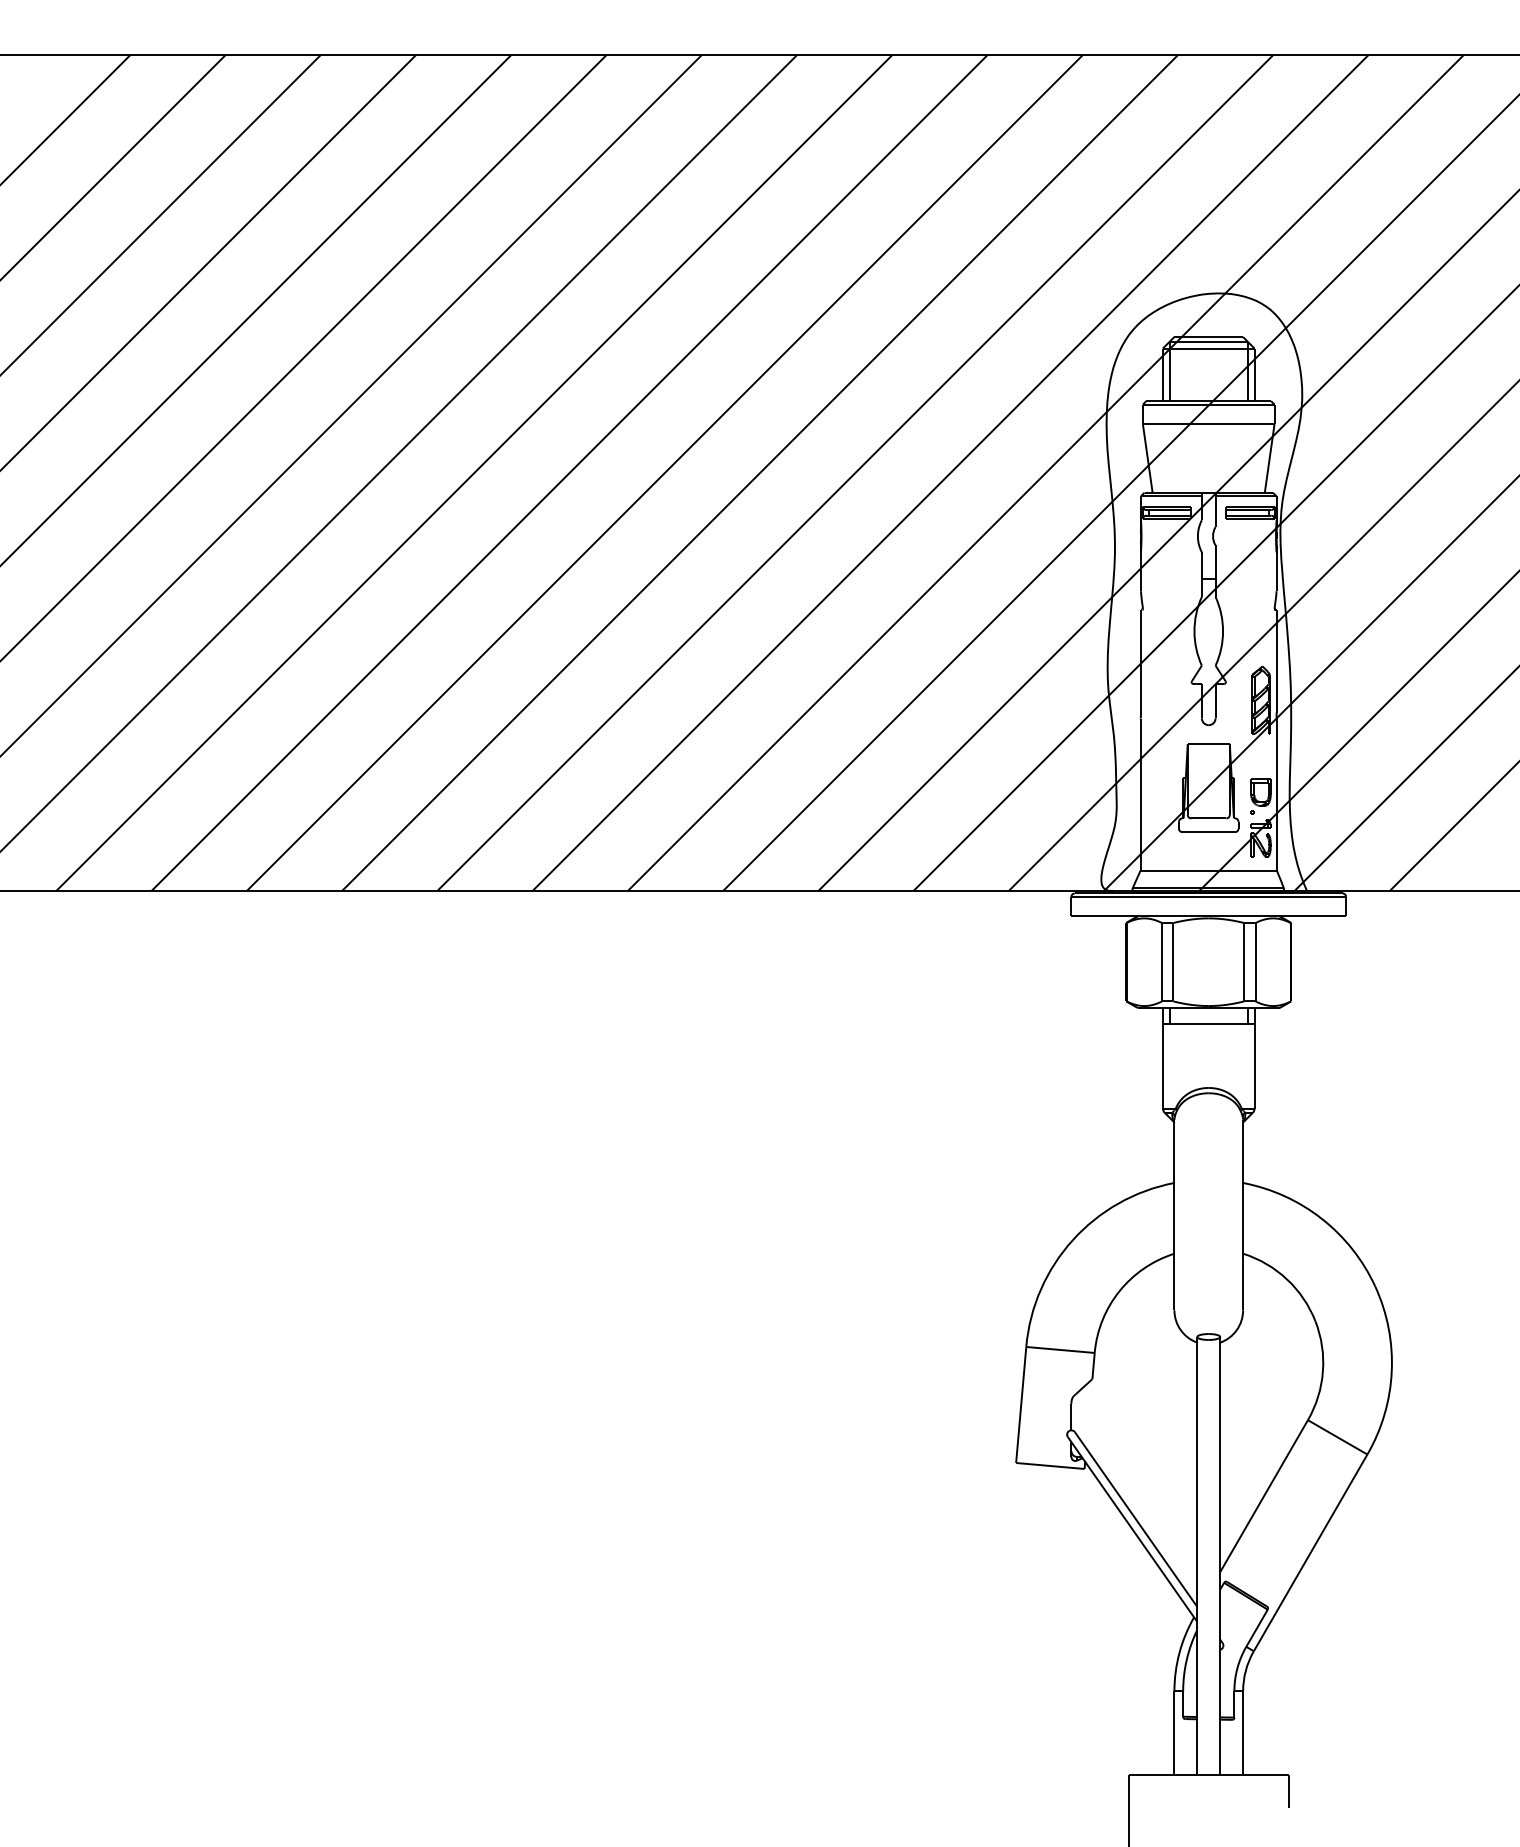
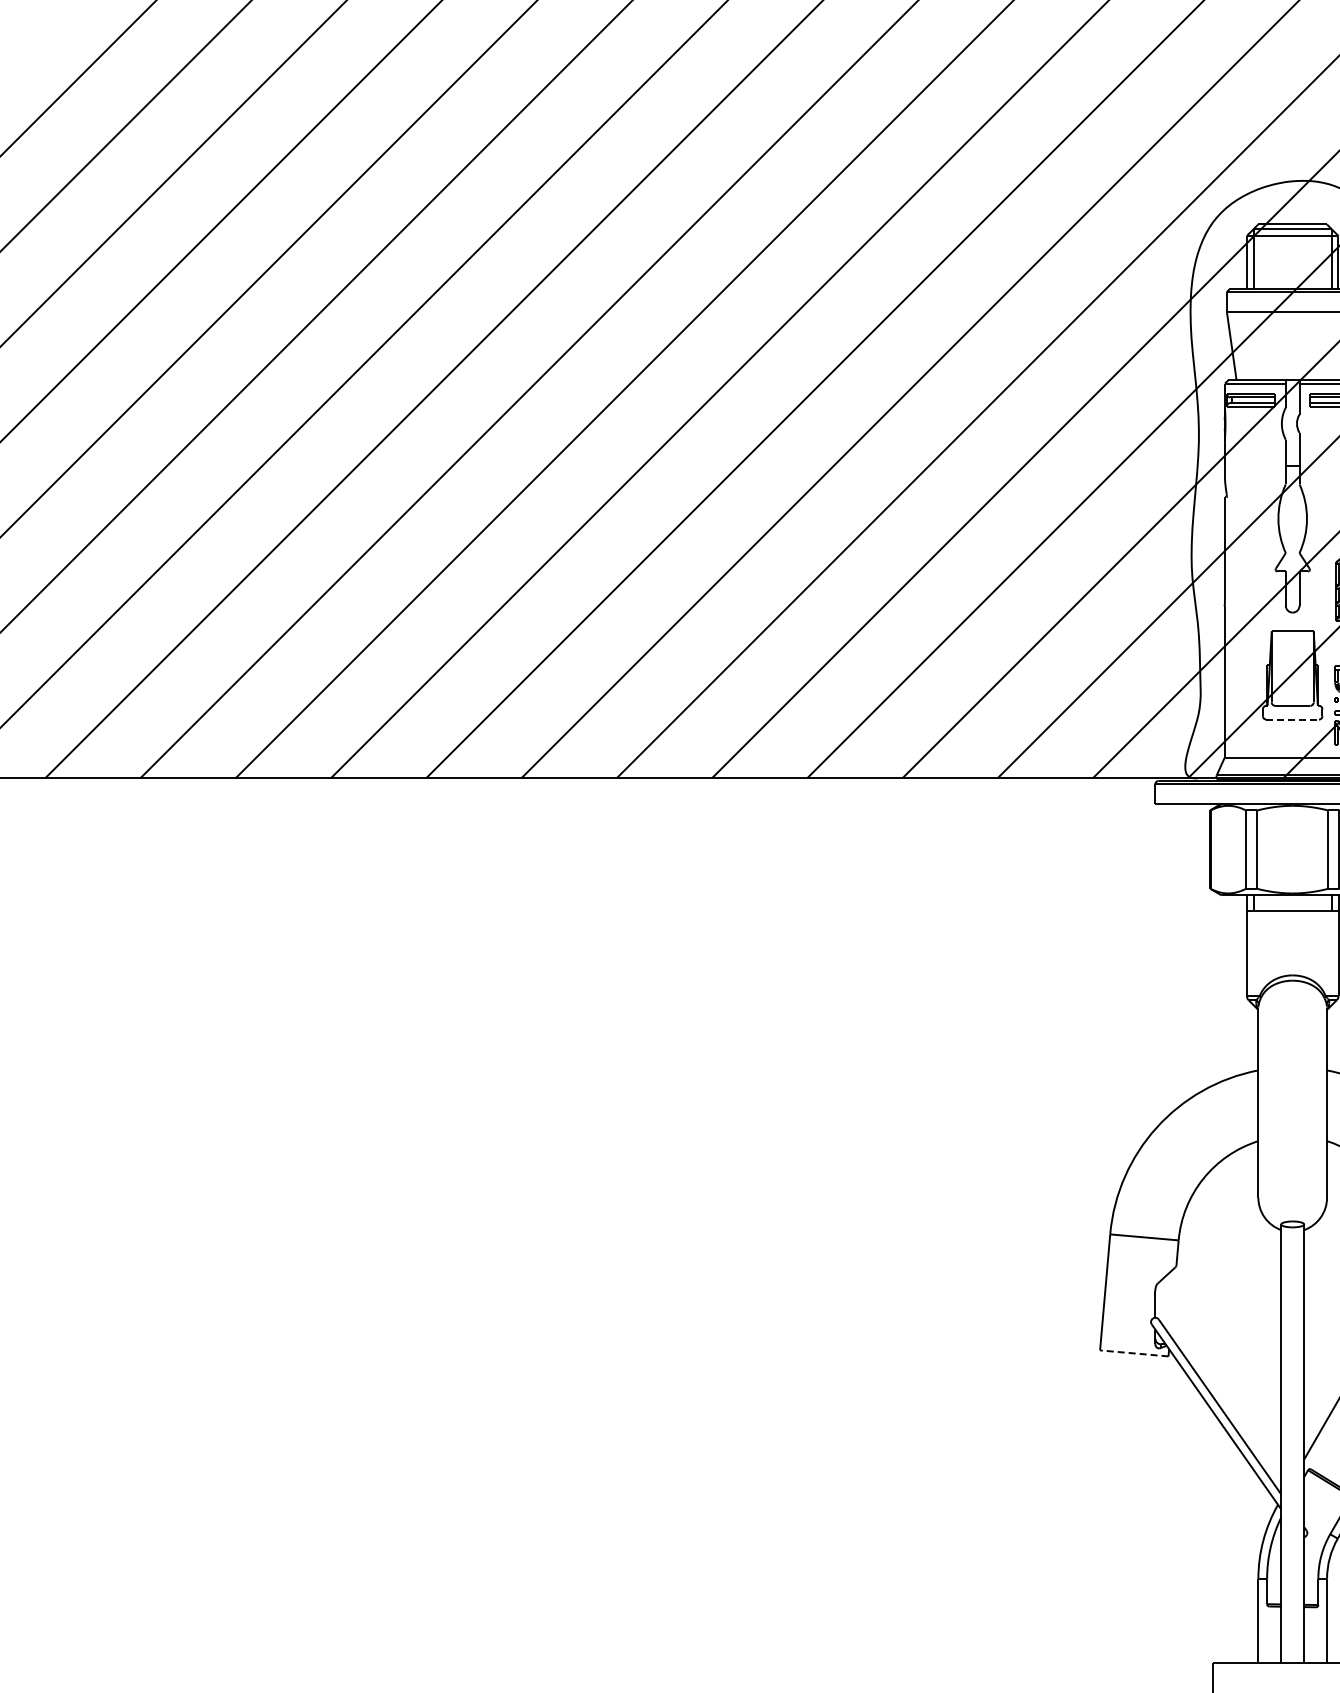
line: (1209, 832) -> (1293, 719), solid -> dashed
line: (1049, 1465) -> (1133, 1352), solid -> dashed

